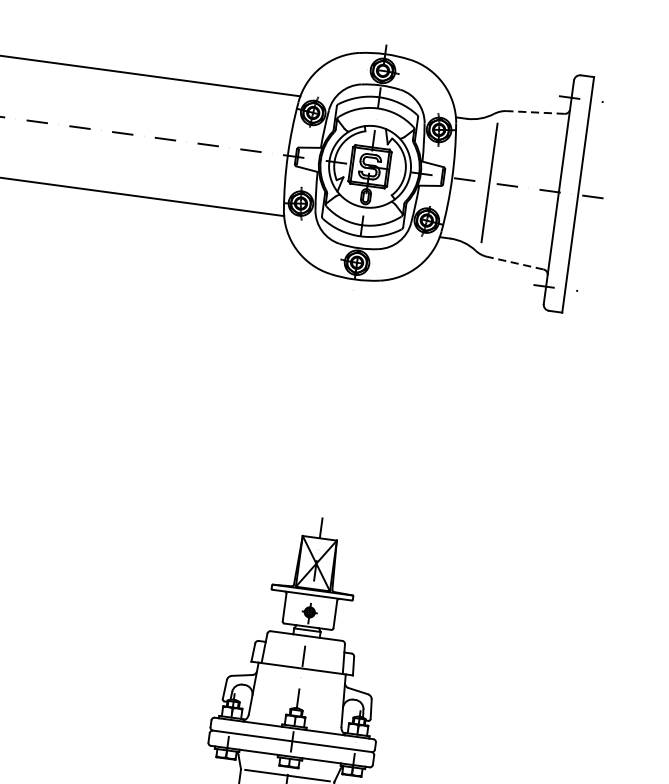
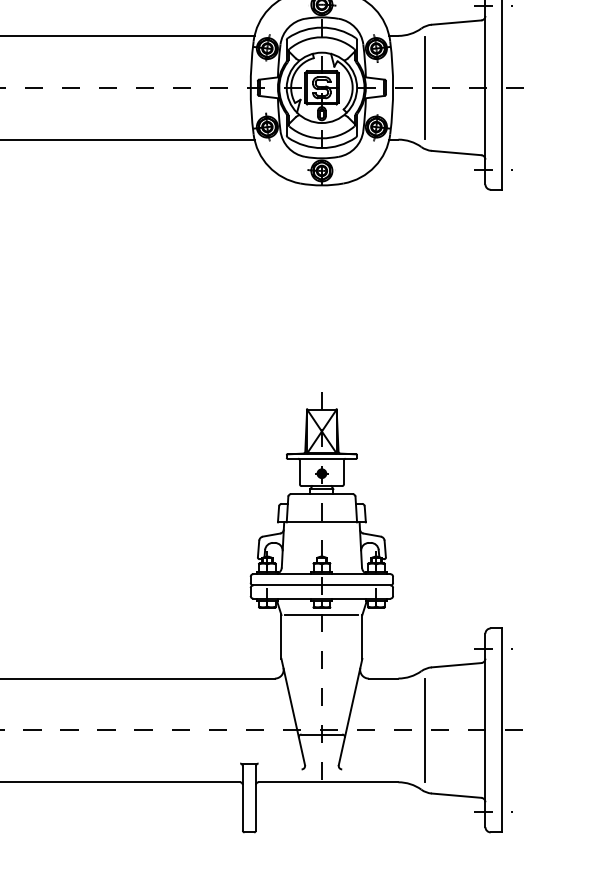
line: (535, 112) -> (456, 22), dashed -> solid
line: (515, 263) -> (456, 153), dashed -> solid

